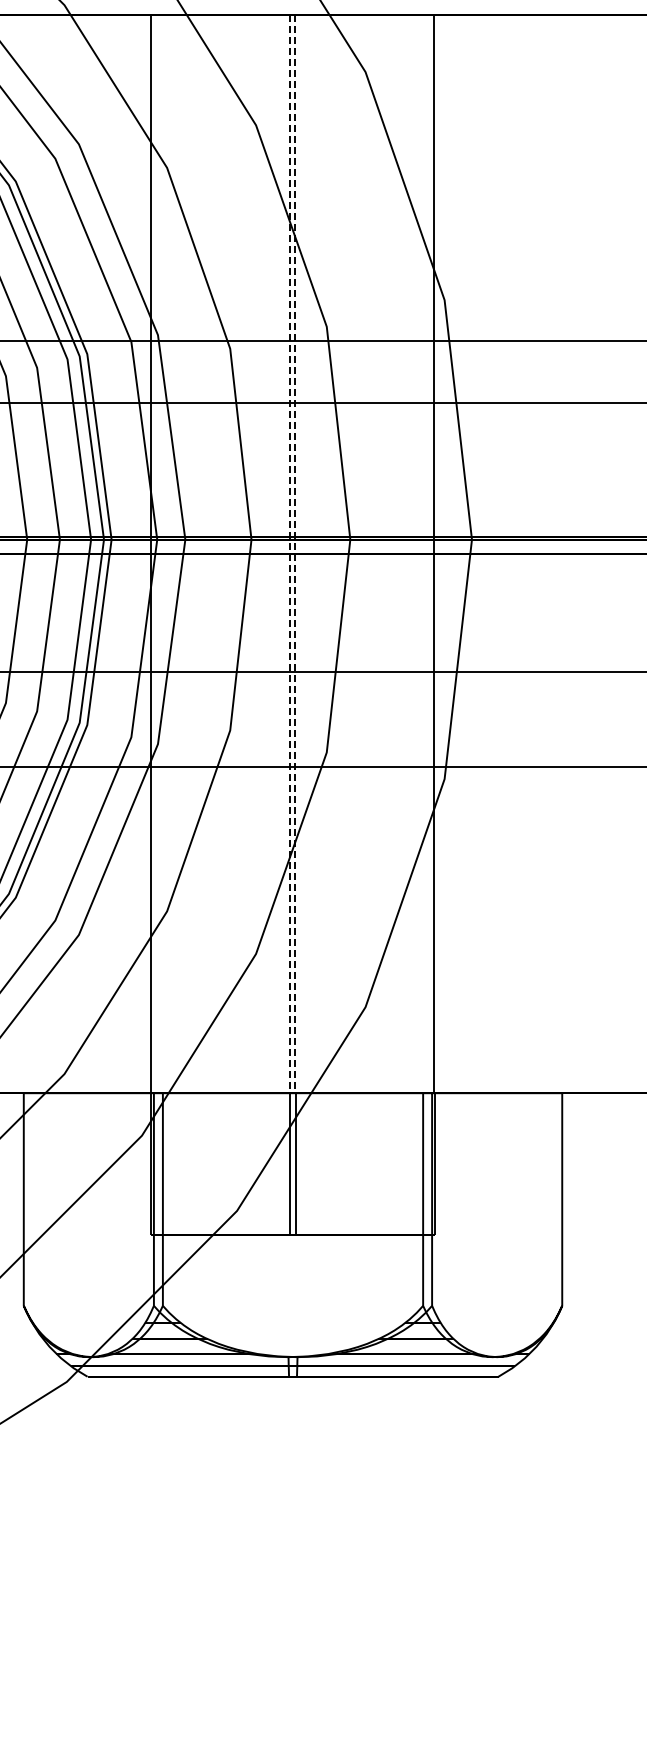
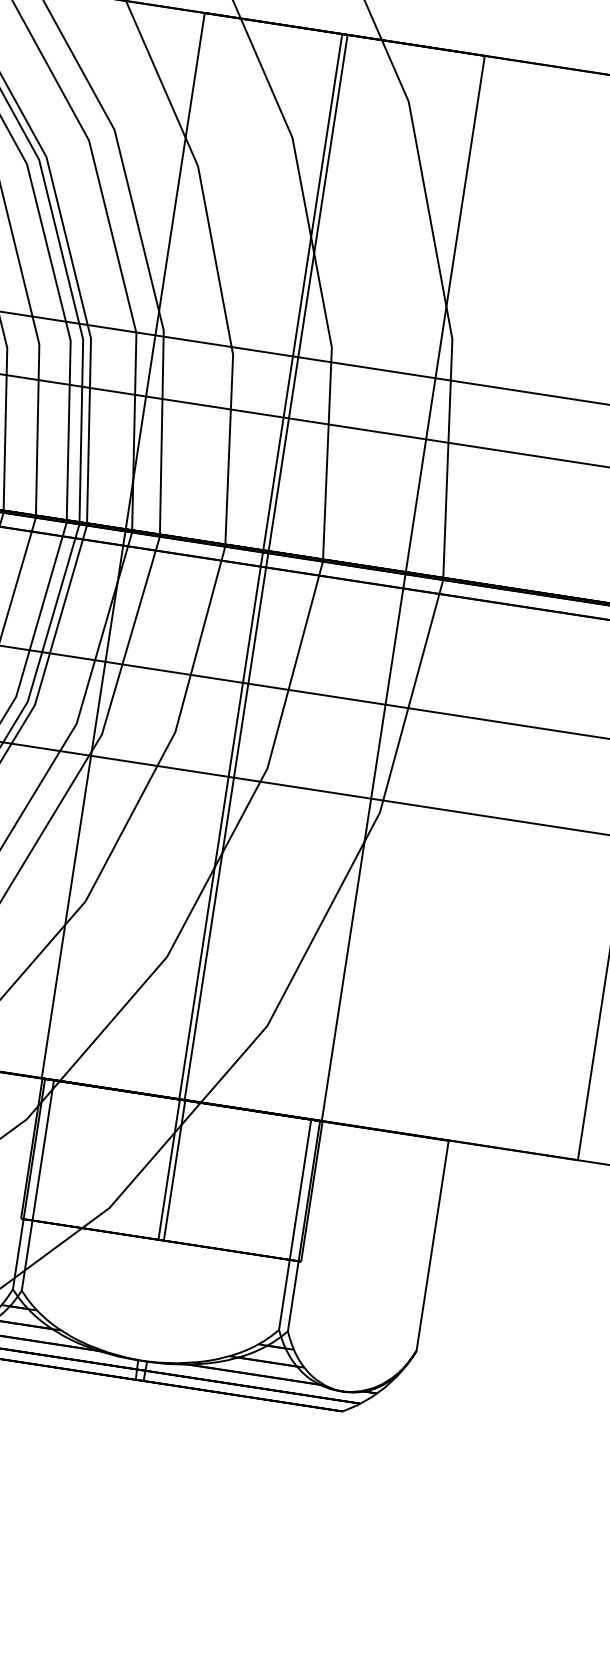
line: (289, 554) -> (260, 567), dashed -> solid
line: (295, 554) -> (266, 567), dashed -> solid

